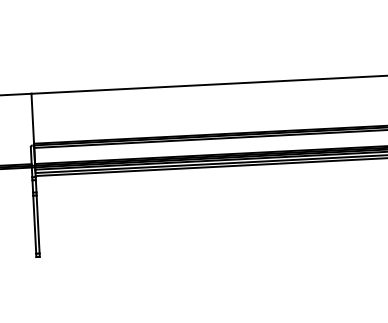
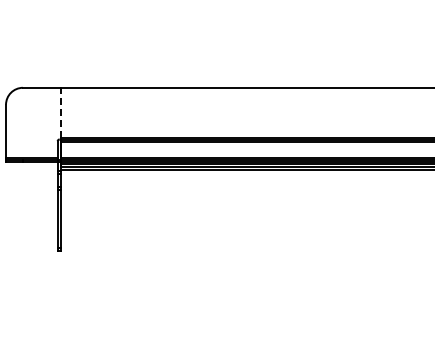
line: (33, 118) -> (61, 112), solid -> dashed

